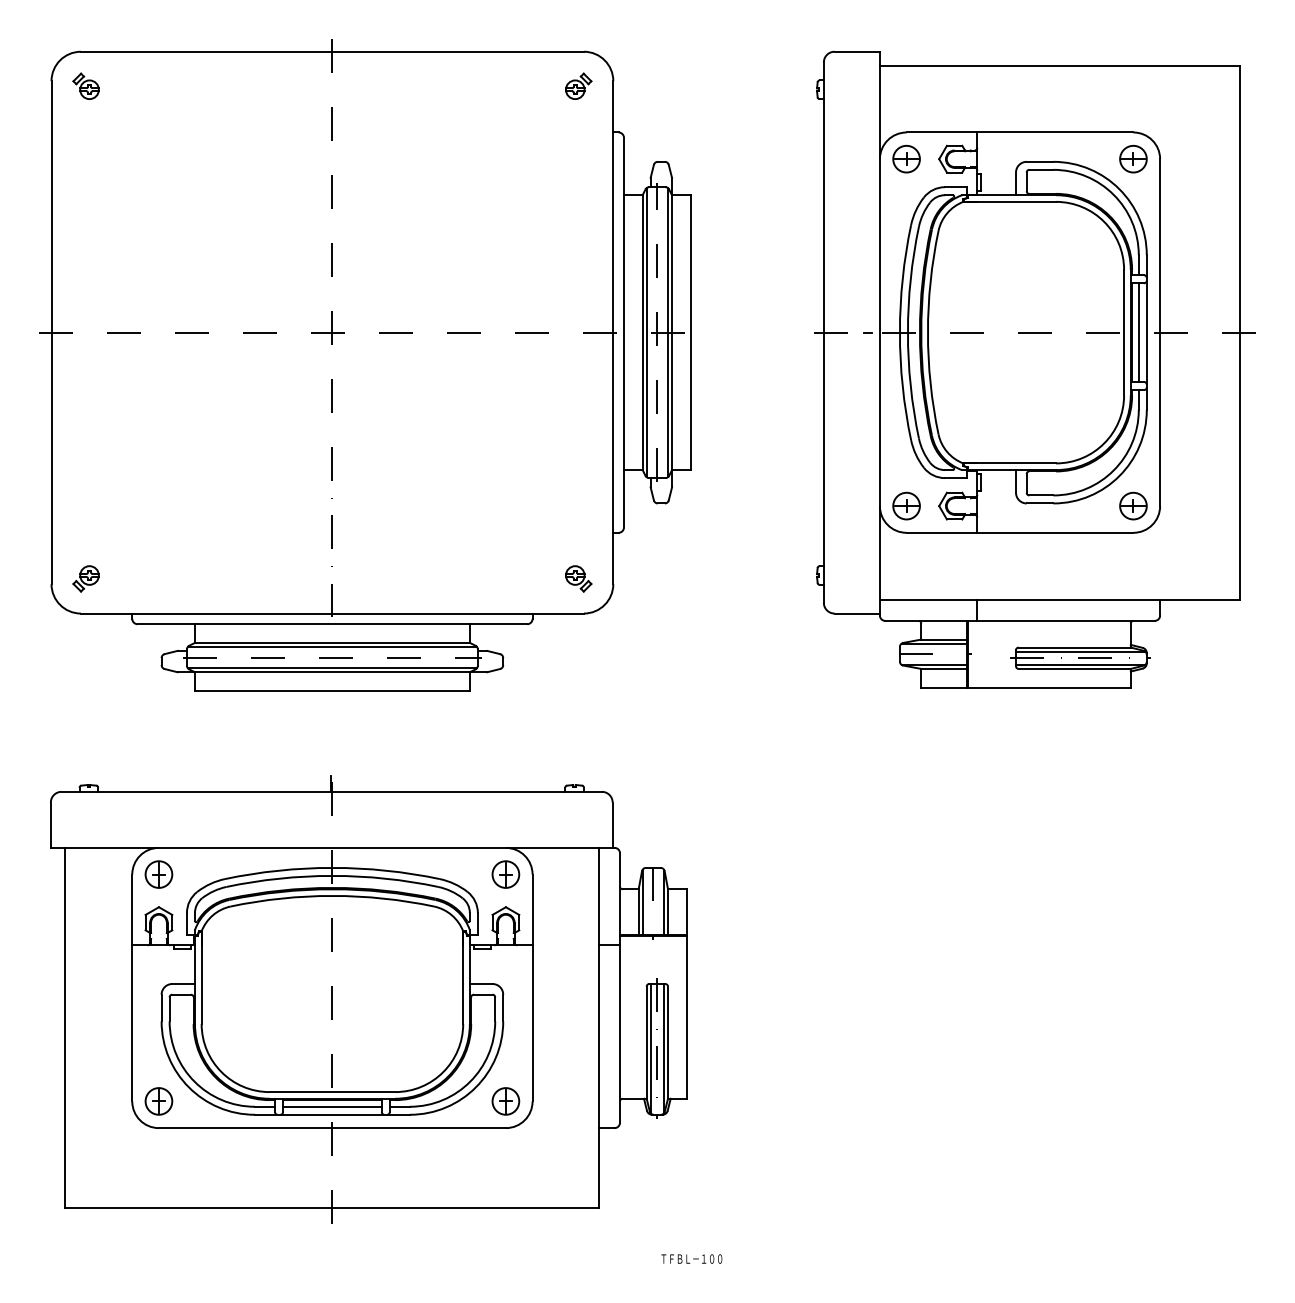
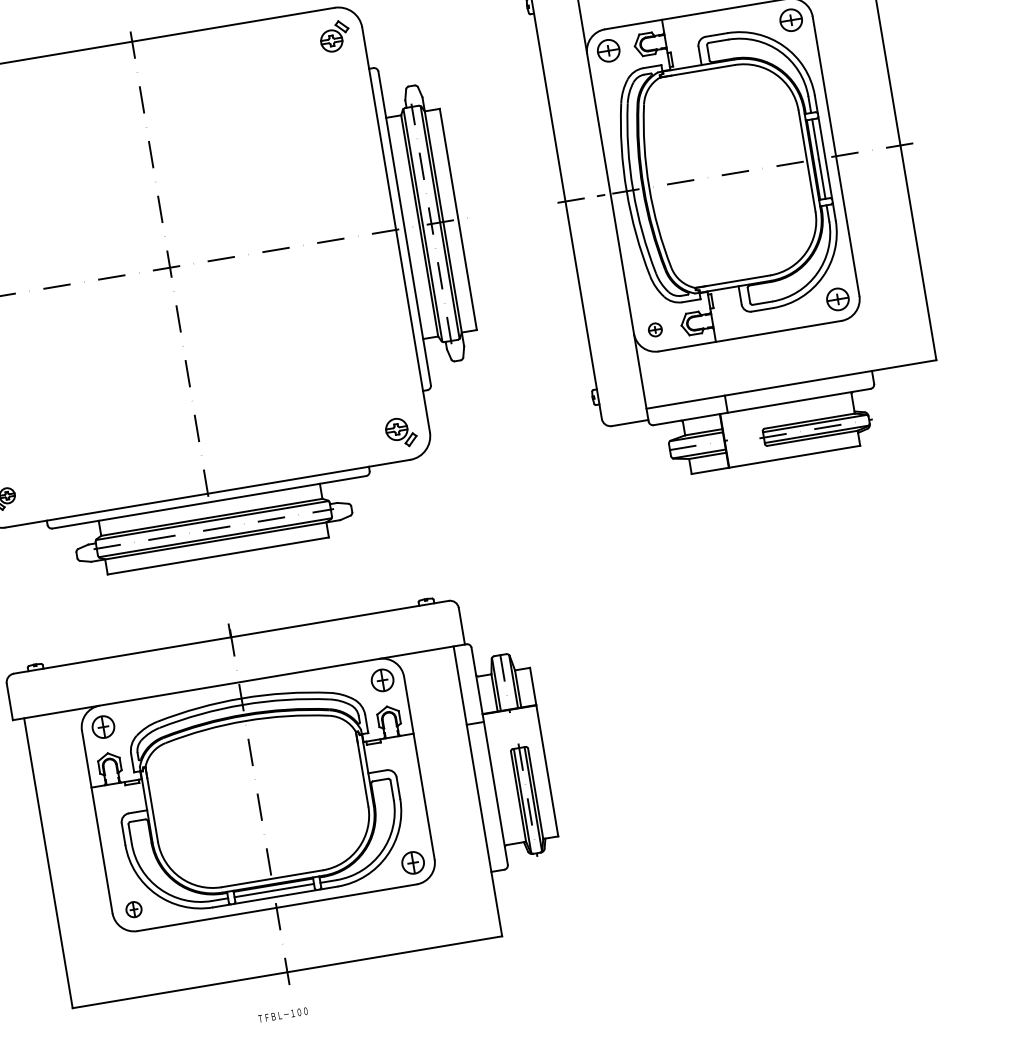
part: (578, 85) -> (334, 35), size x1.4
part: (906, 505) -> (655, 329), size x0.6
part: (578, 578) -> (401, 432), size x1.4
part: (158, 1101) -> (133, 909), size x0.7
text: (691, 1258) -> (282, 1014), moved

